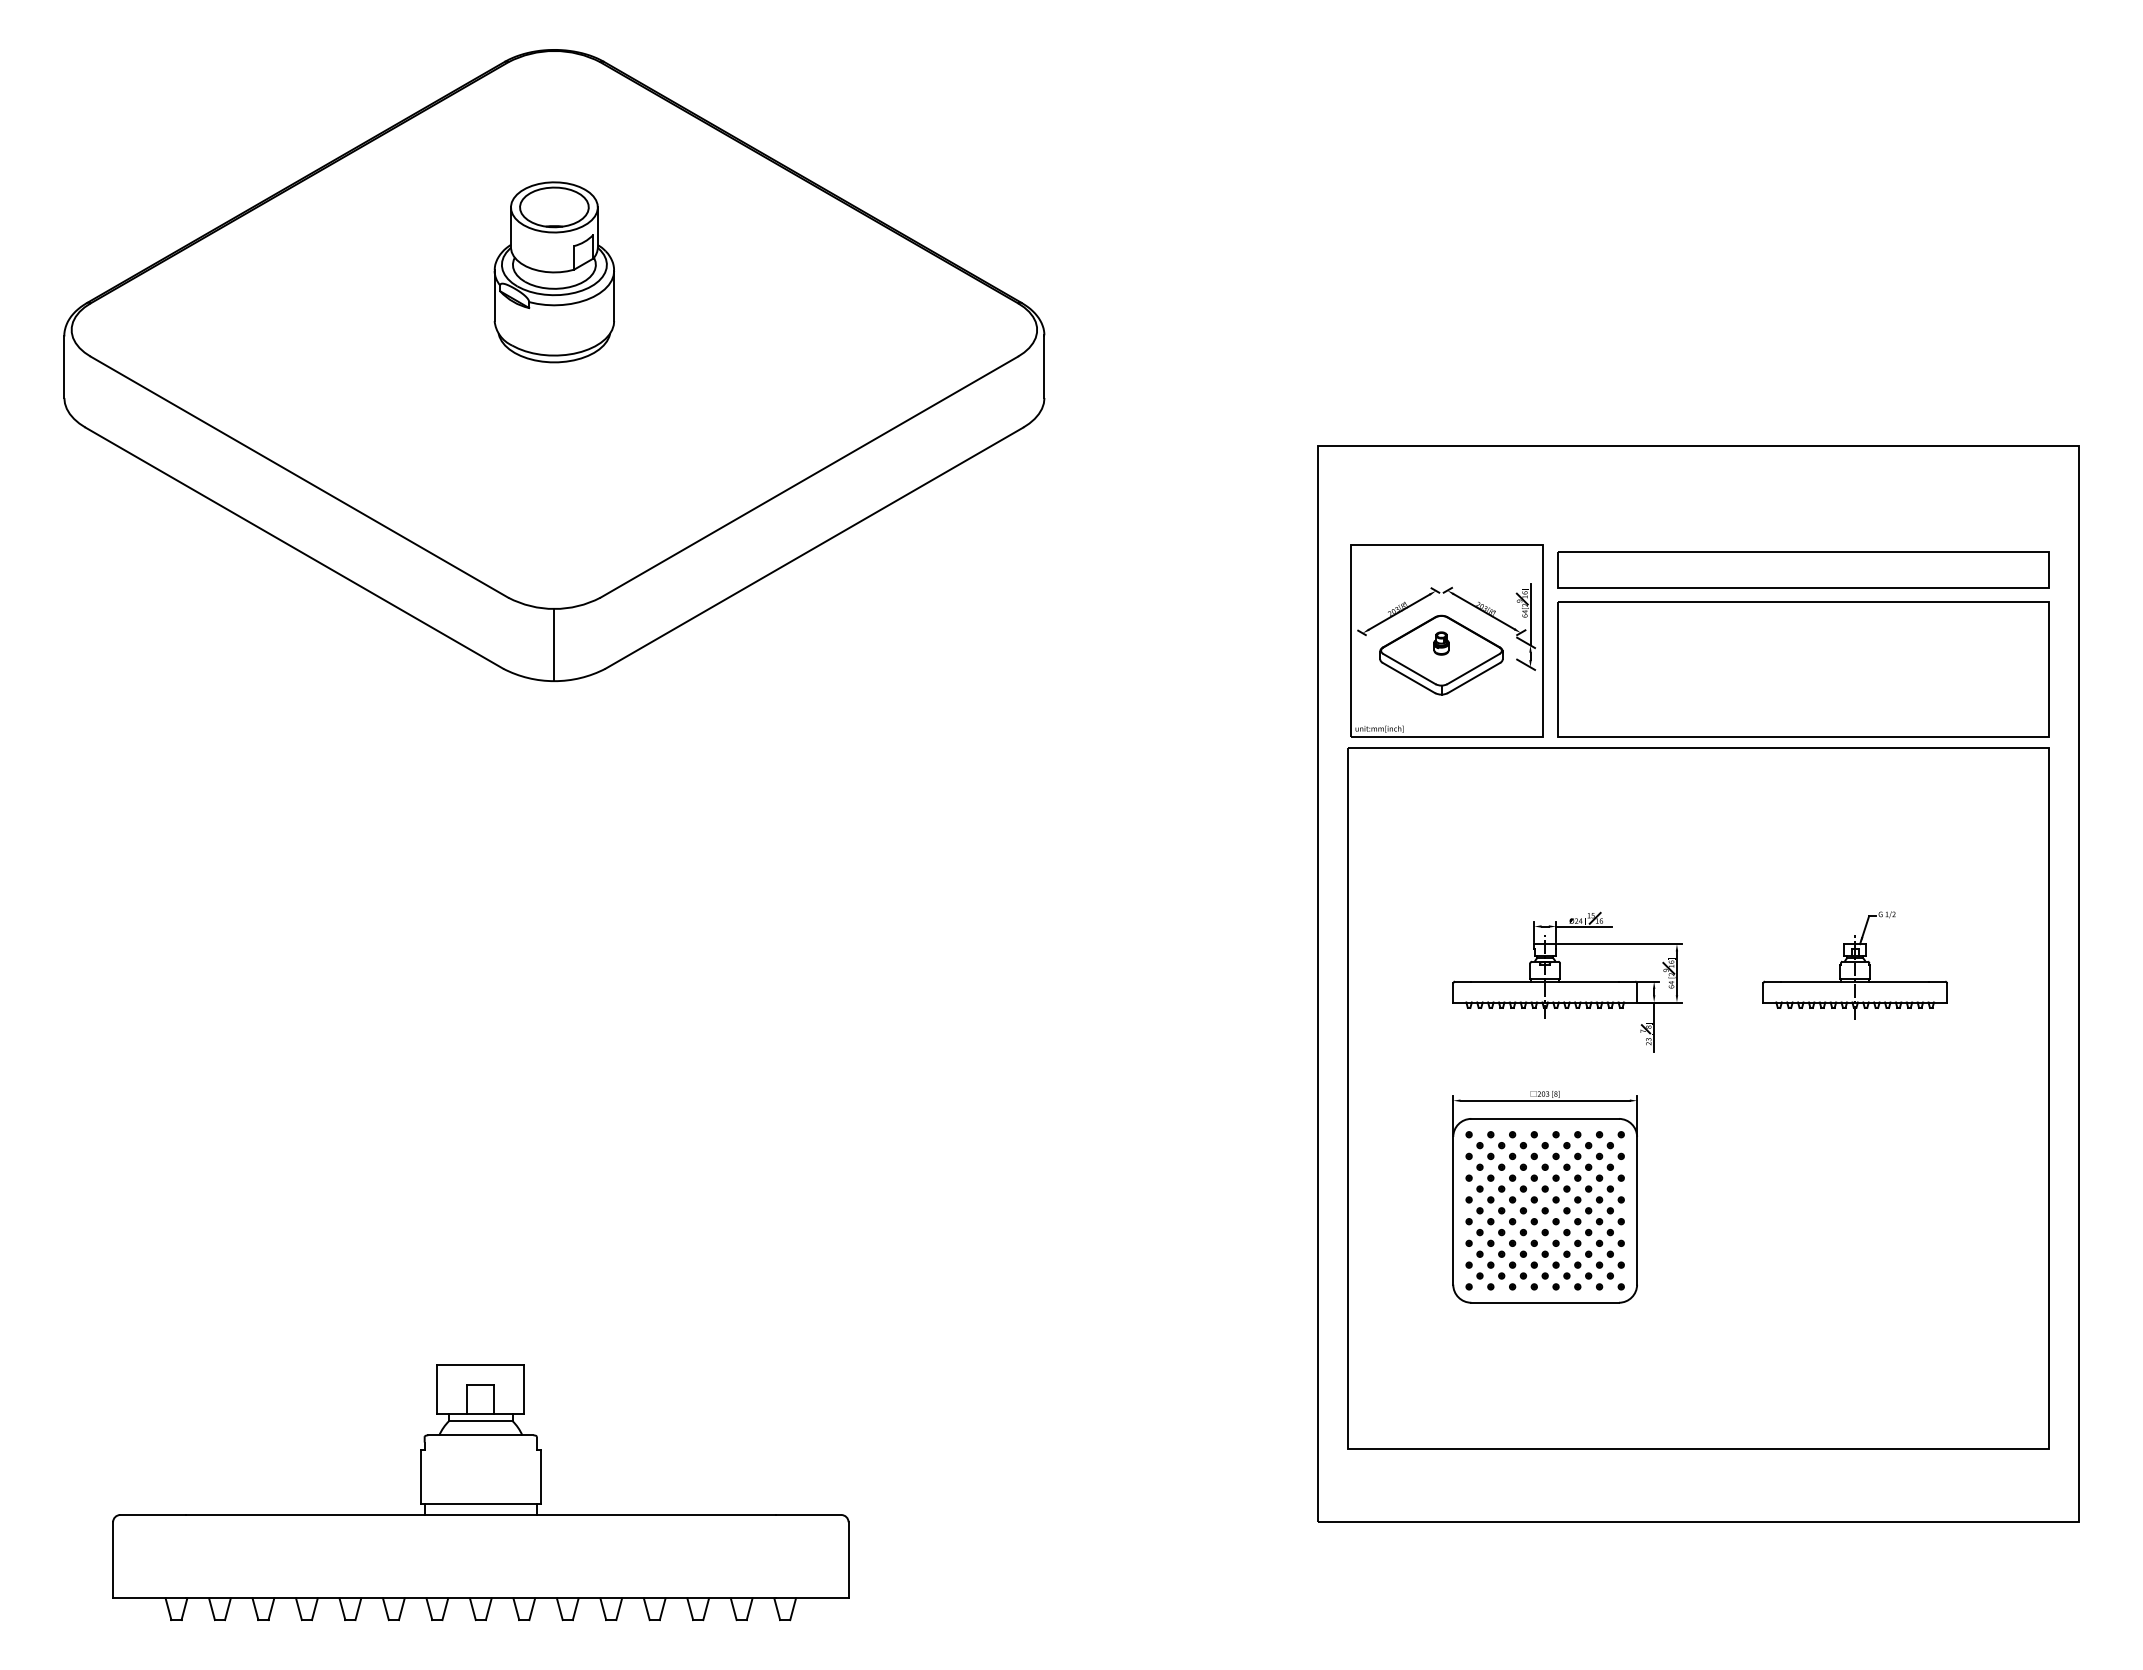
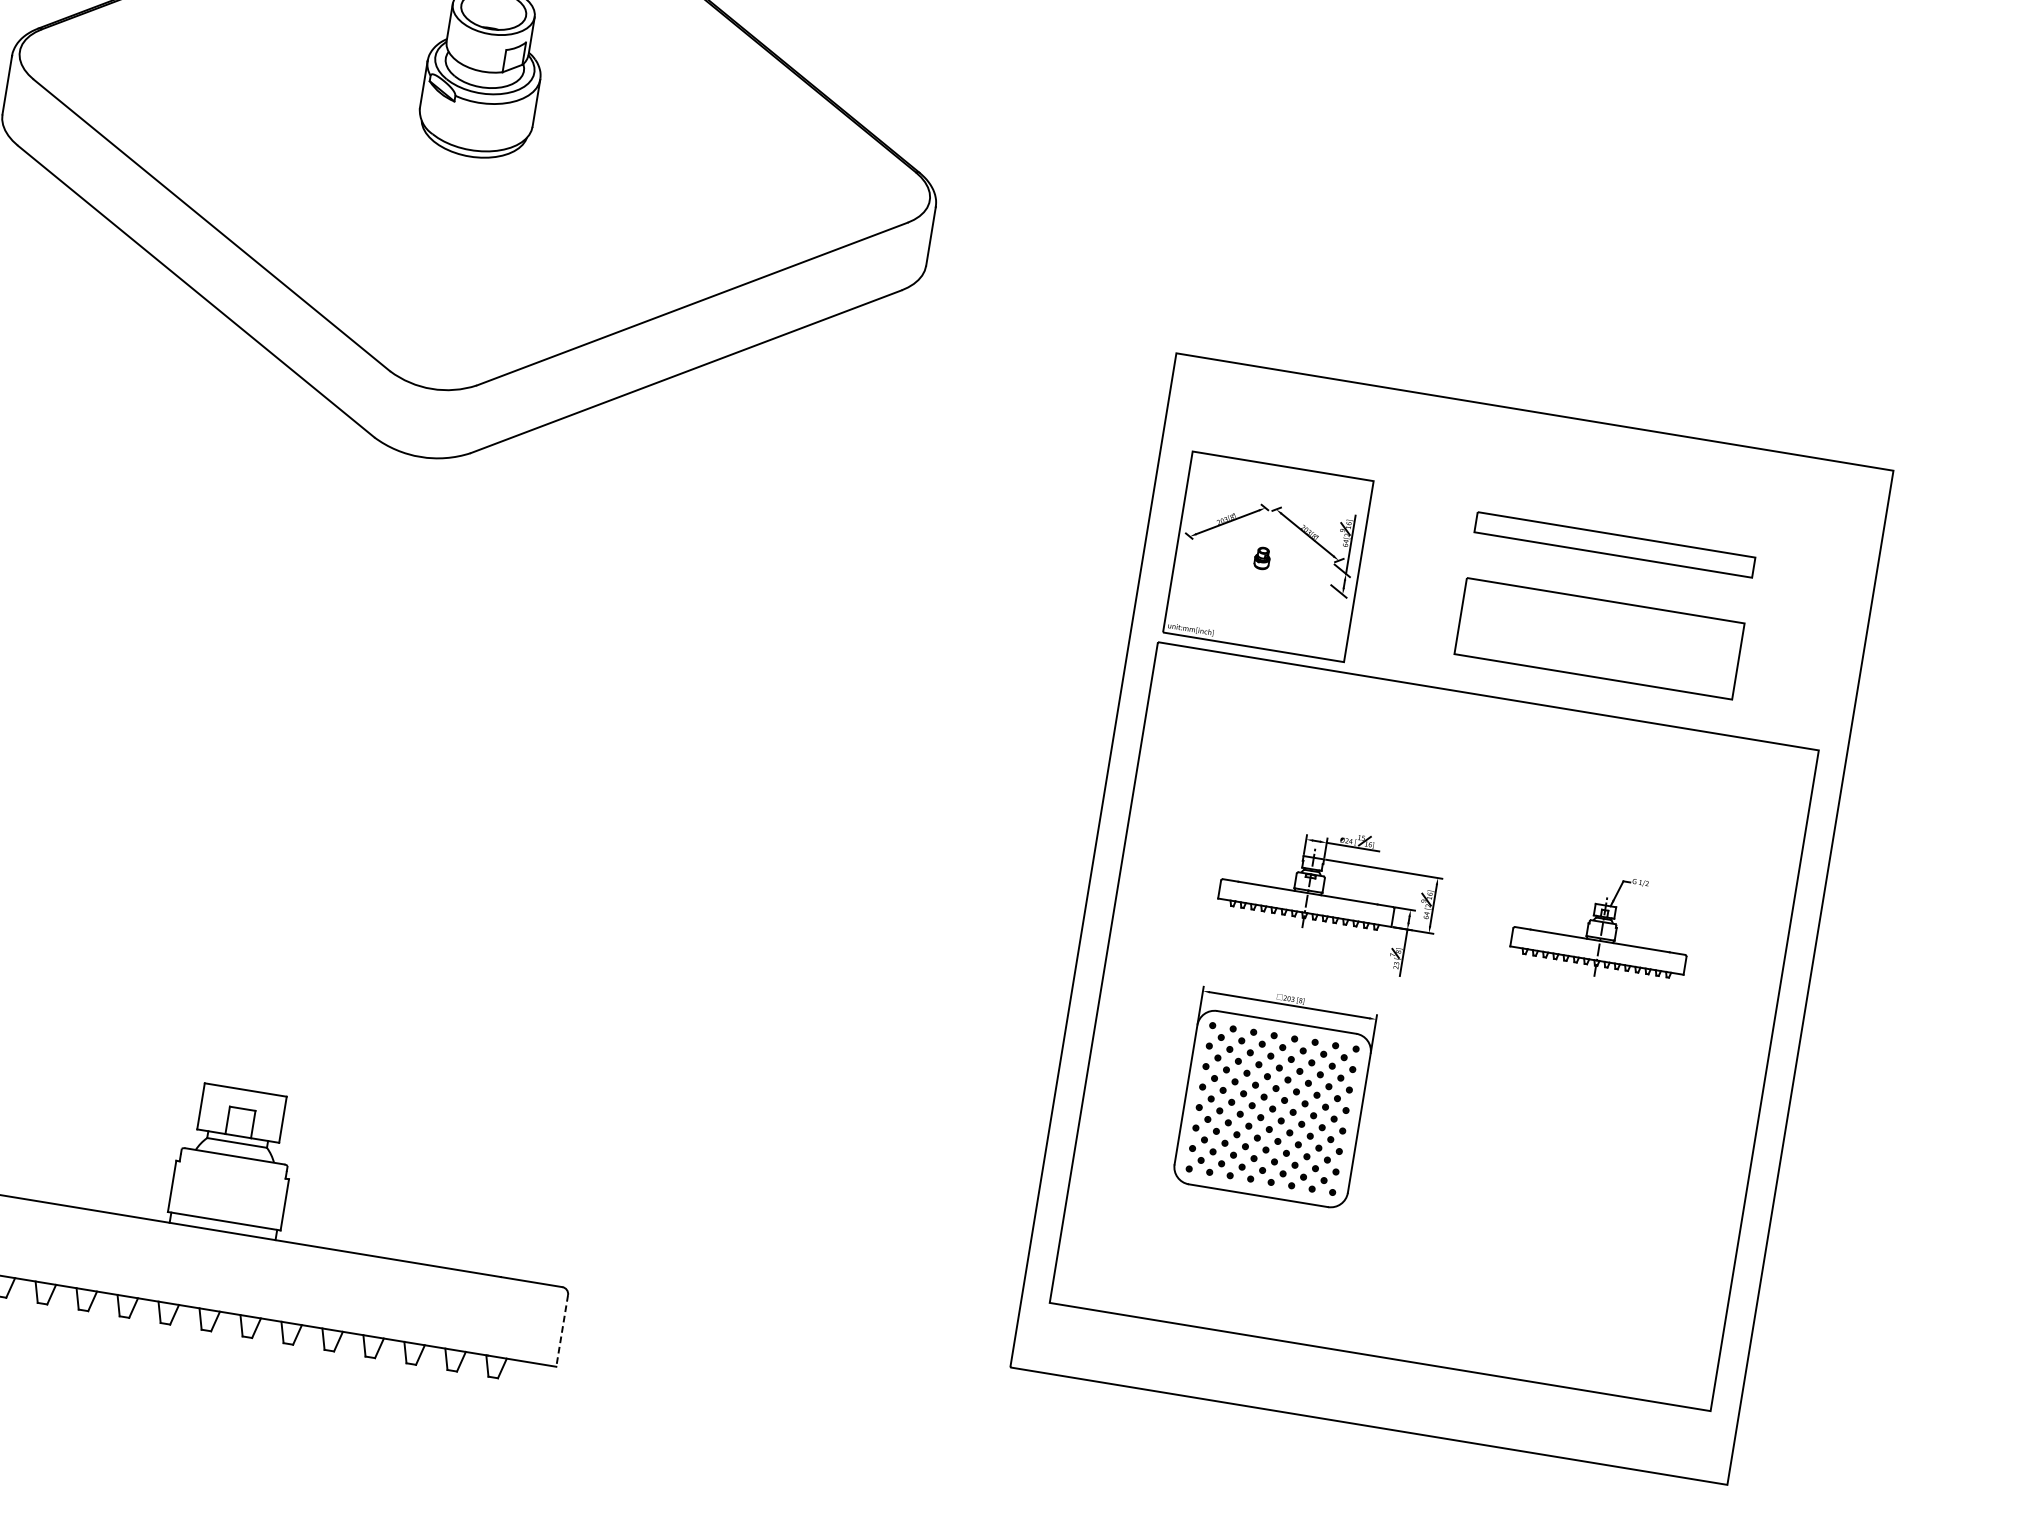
part: (1803, 569) -> (1615, 544), size x0.6
line: (554, 644) -> (426, 422), removed
part: (1441, 654) -> (1260, 568), removed
part: (1803, 669) -> (1599, 638), size x0.6
line: (848, 1560) -> (562, 1331), solid -> dashed

